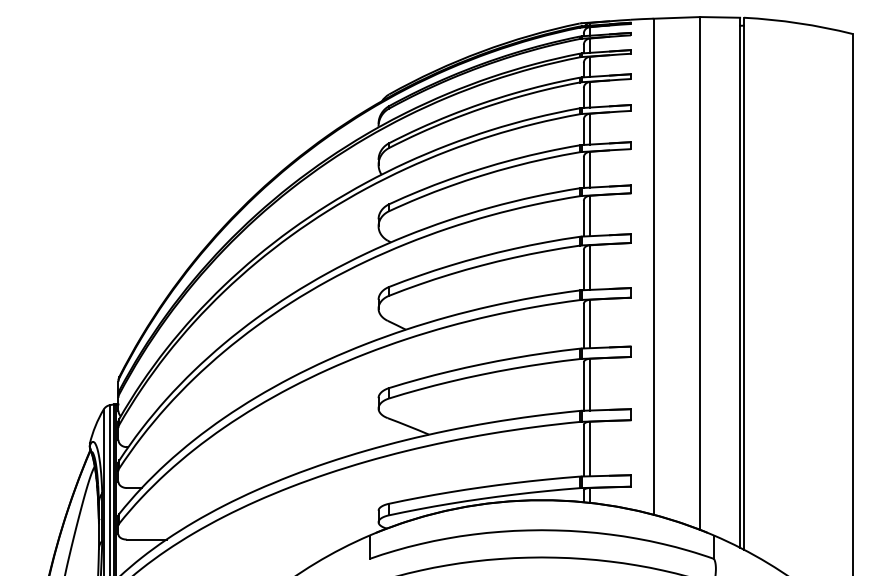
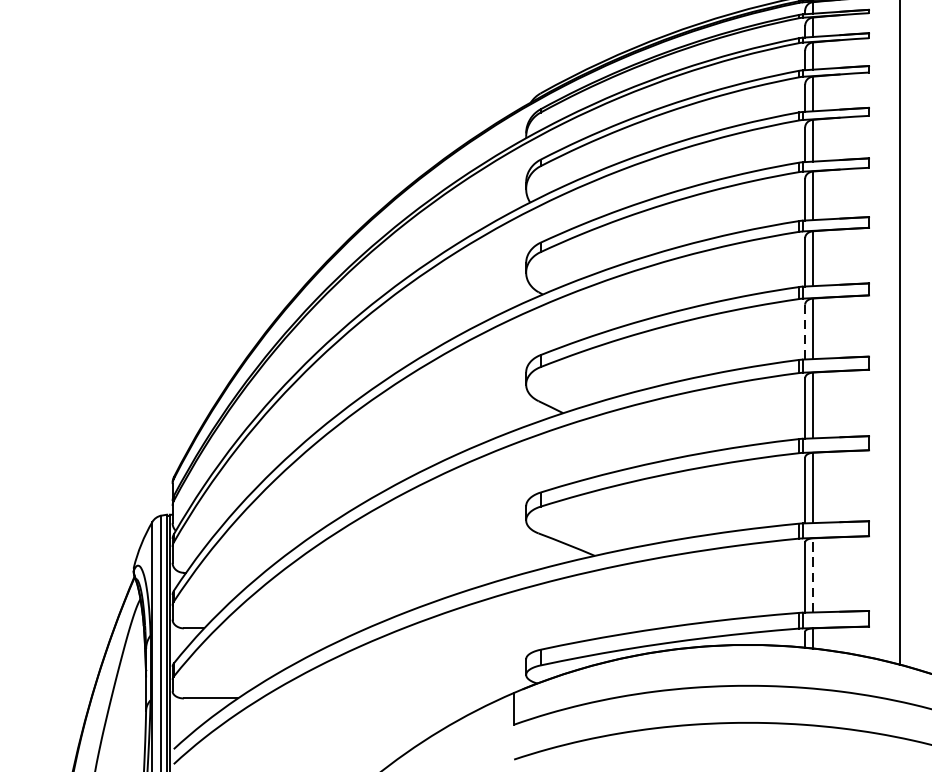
line: (583, 269) -> (804, 331), solid -> dashed
line: (589, 448) -> (812, 574), solid -> dashed

